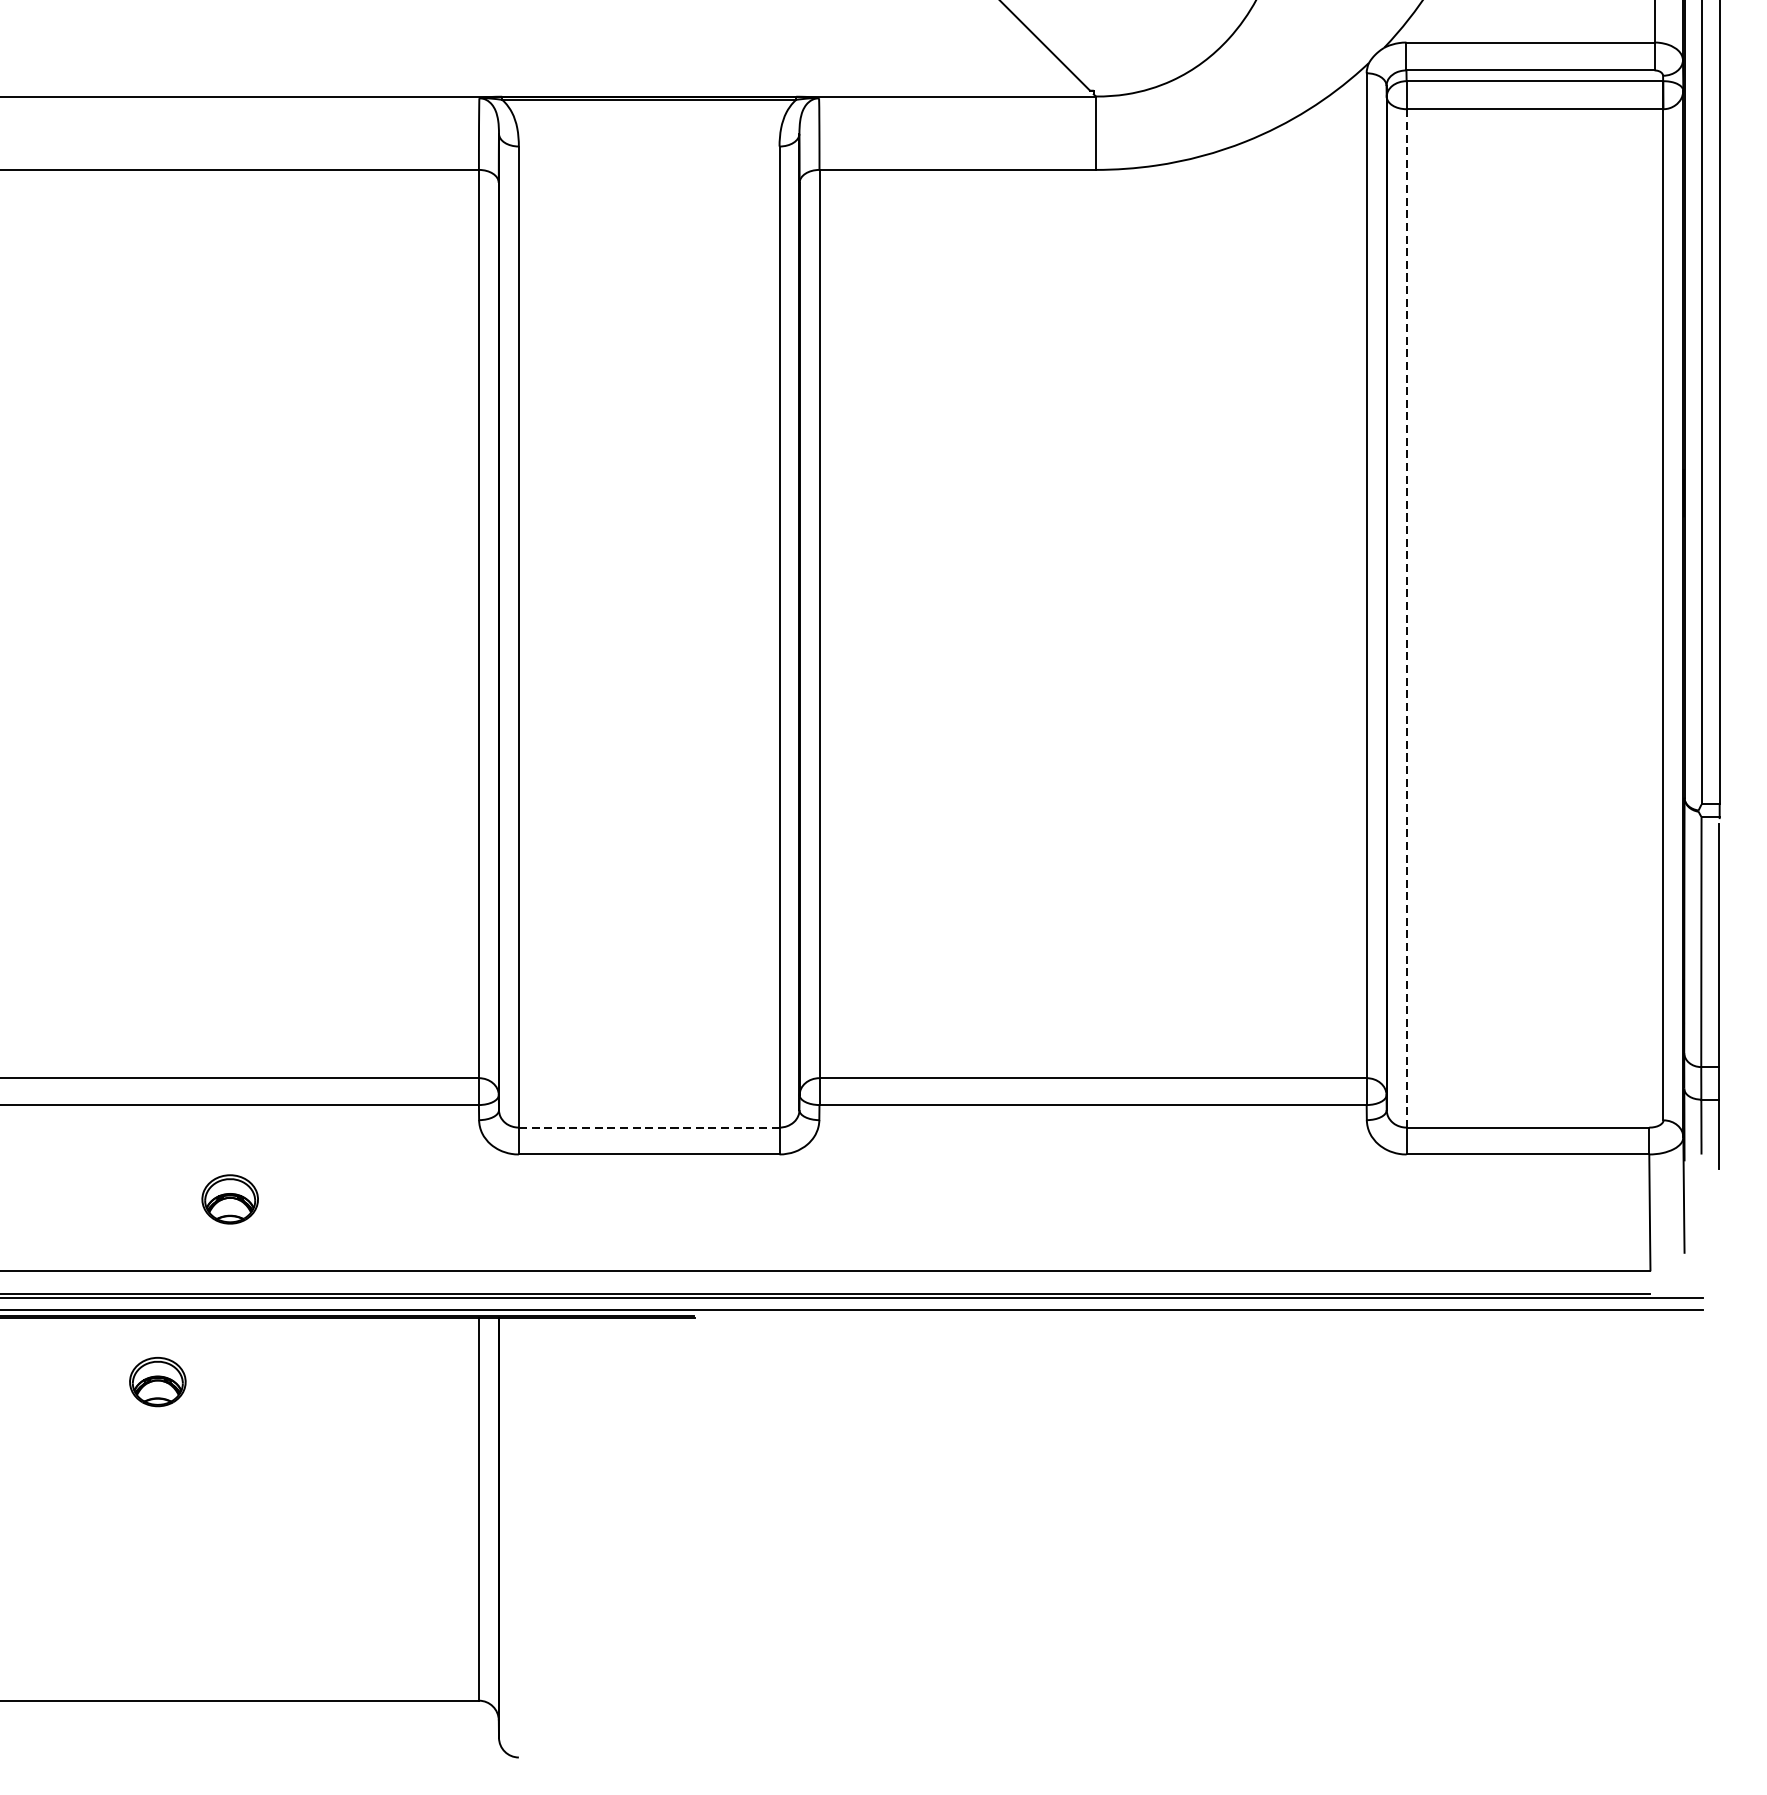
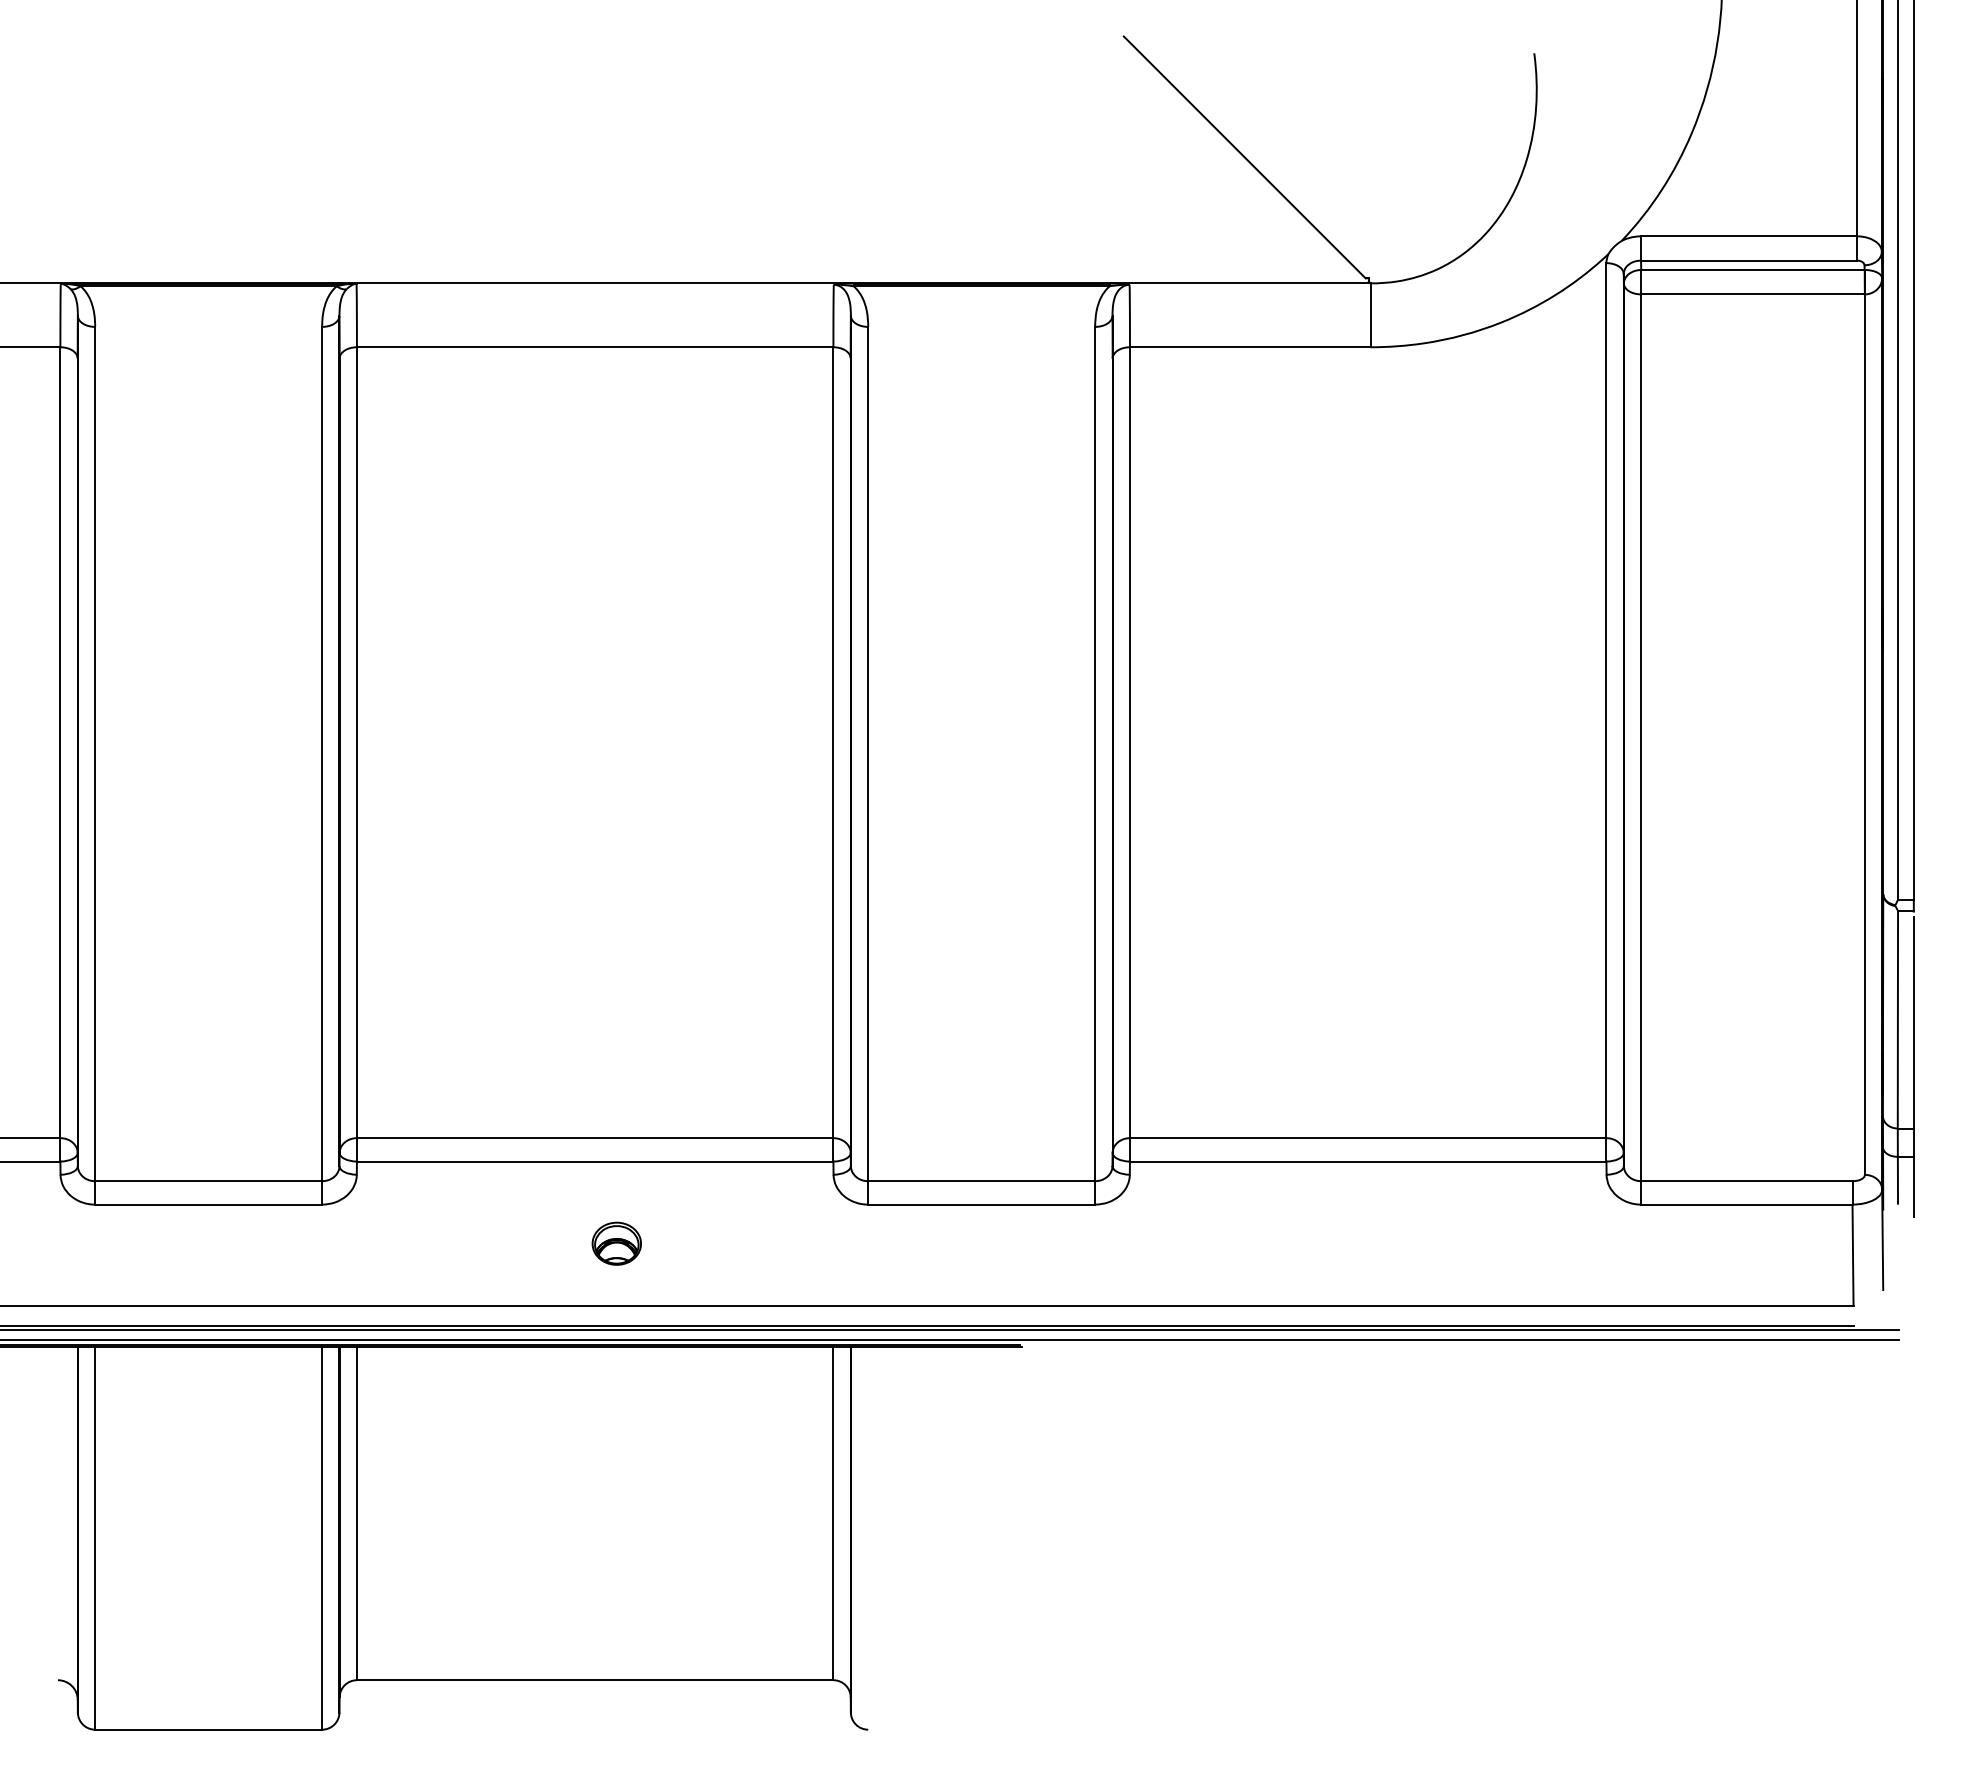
line: (1406, 619) -> (1641, 738), dashed -> solid
line: (648, 1127) -> (981, 1181), dashed -> solid
part: (157, 1381) -> (553, 1402), removed

